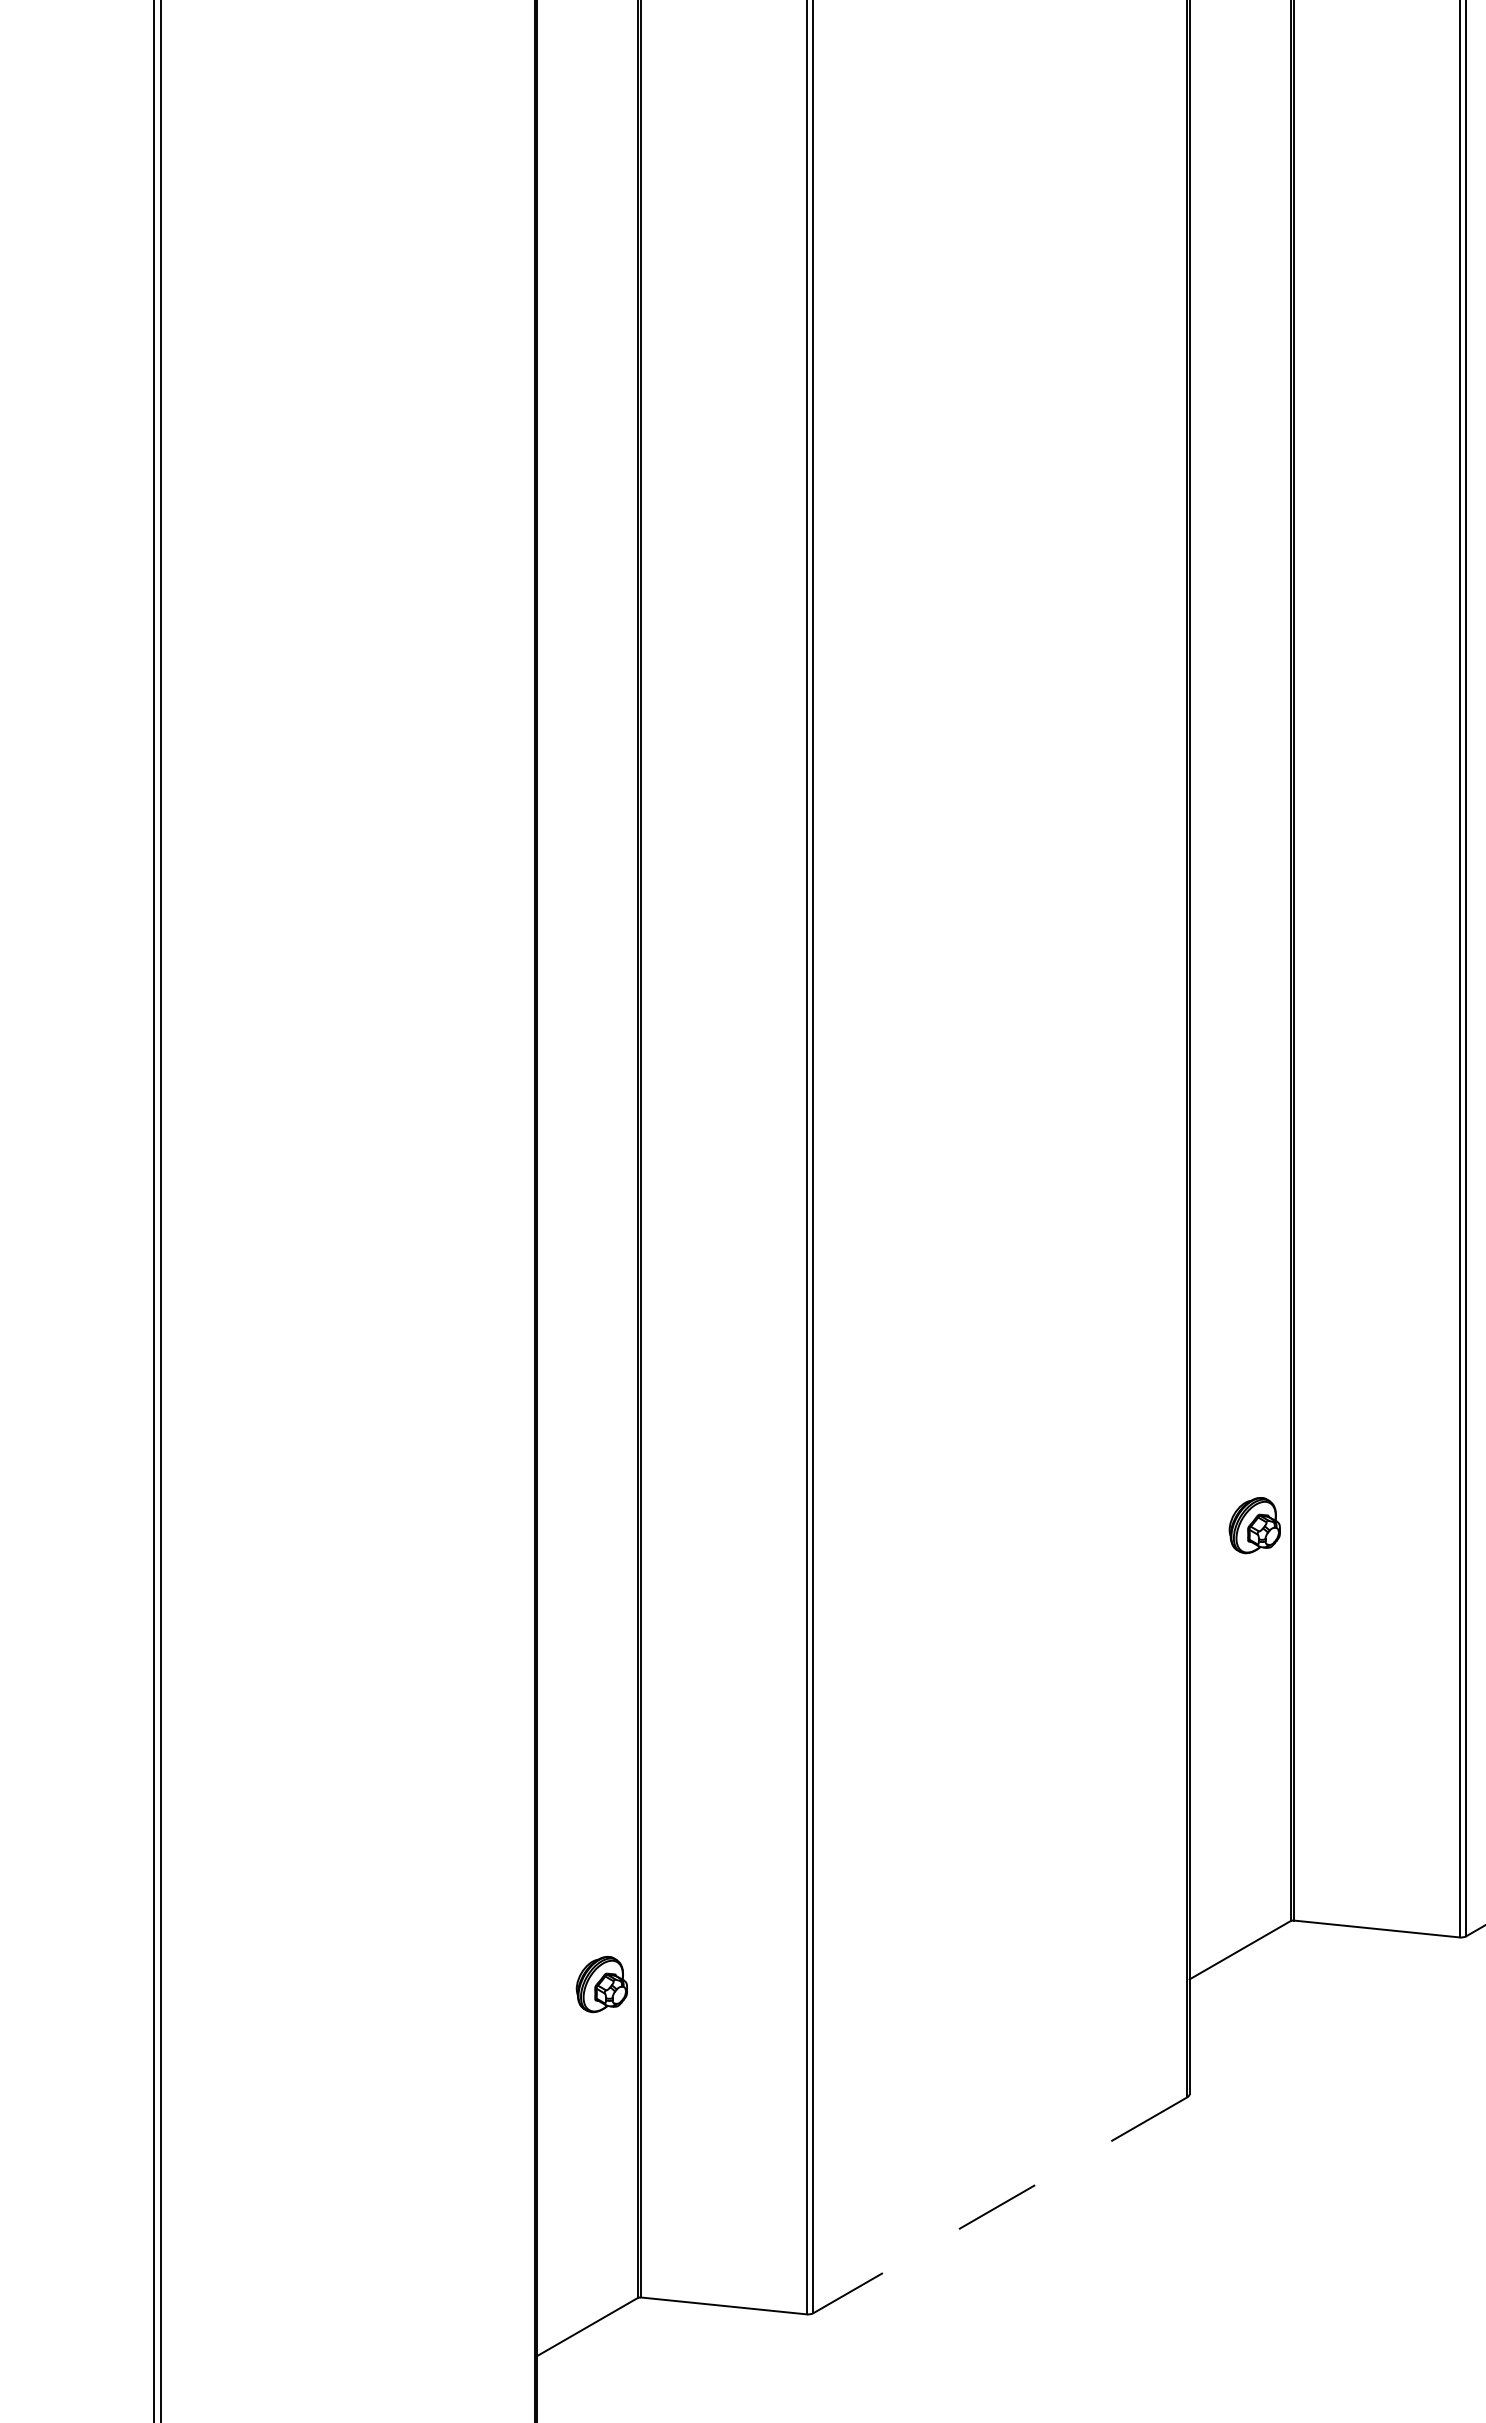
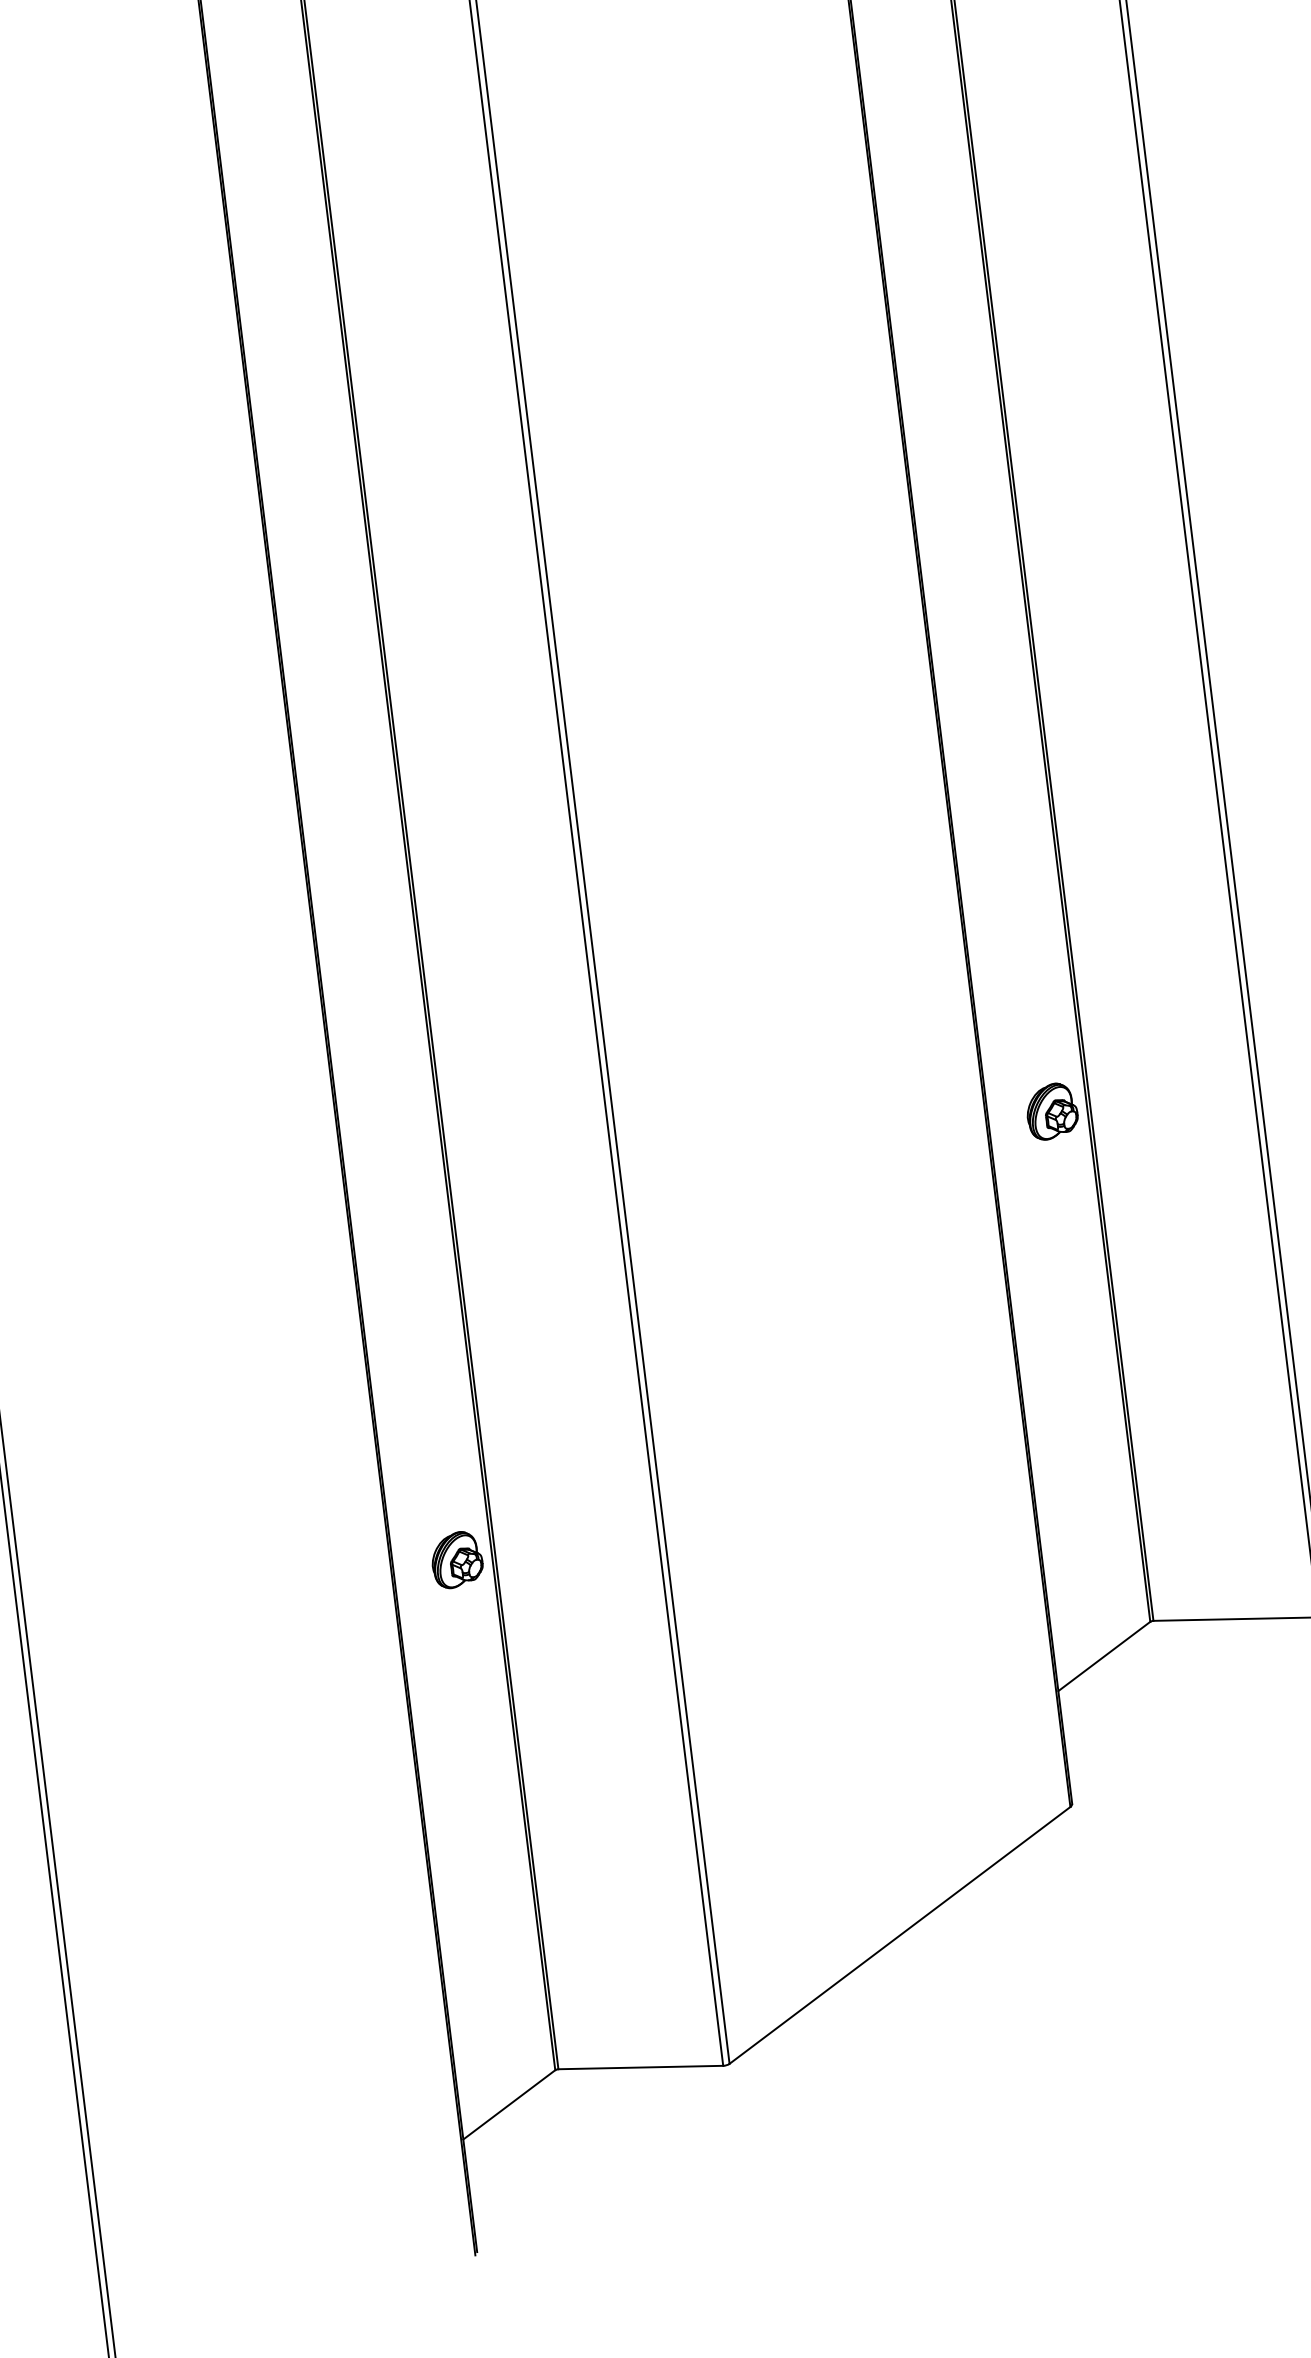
part: (1254, 1525) -> (1051, 1111), moved
part: (601, 1984) -> (456, 1559), moved
line: (1000, 2205) -> (900, 1935), dashed -> solid

